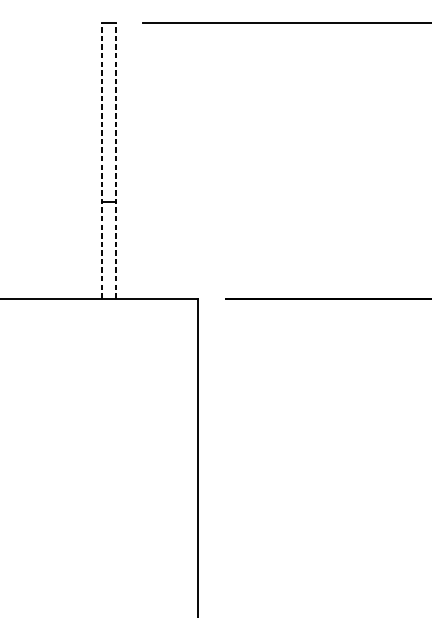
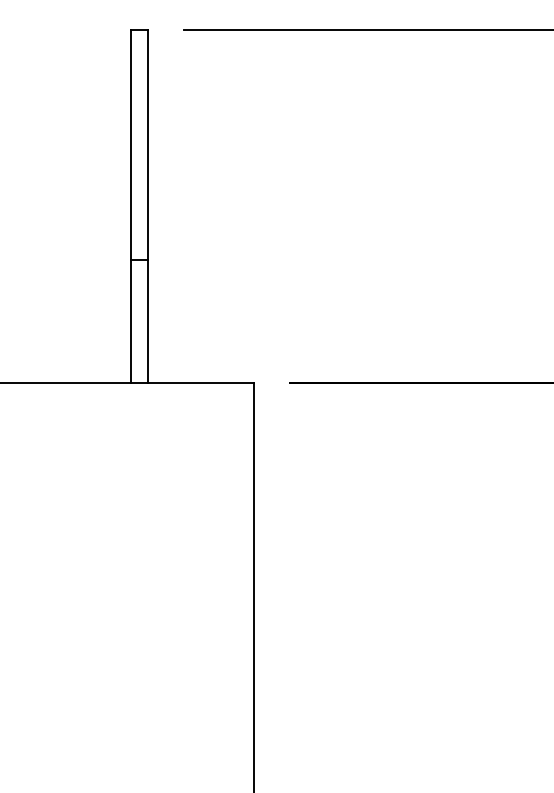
line: (101, 160) -> (130, 206), dashed -> solid
line: (115, 160) -> (148, 206), dashed -> solid

